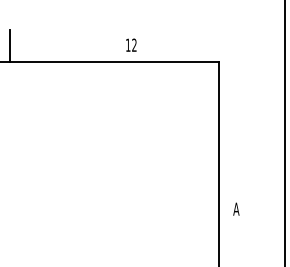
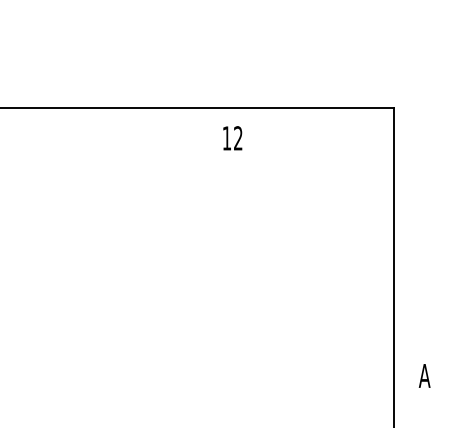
text: (131, 44) -> (232, 136), moved
line: (10, 45) -> (11, 76), removed

